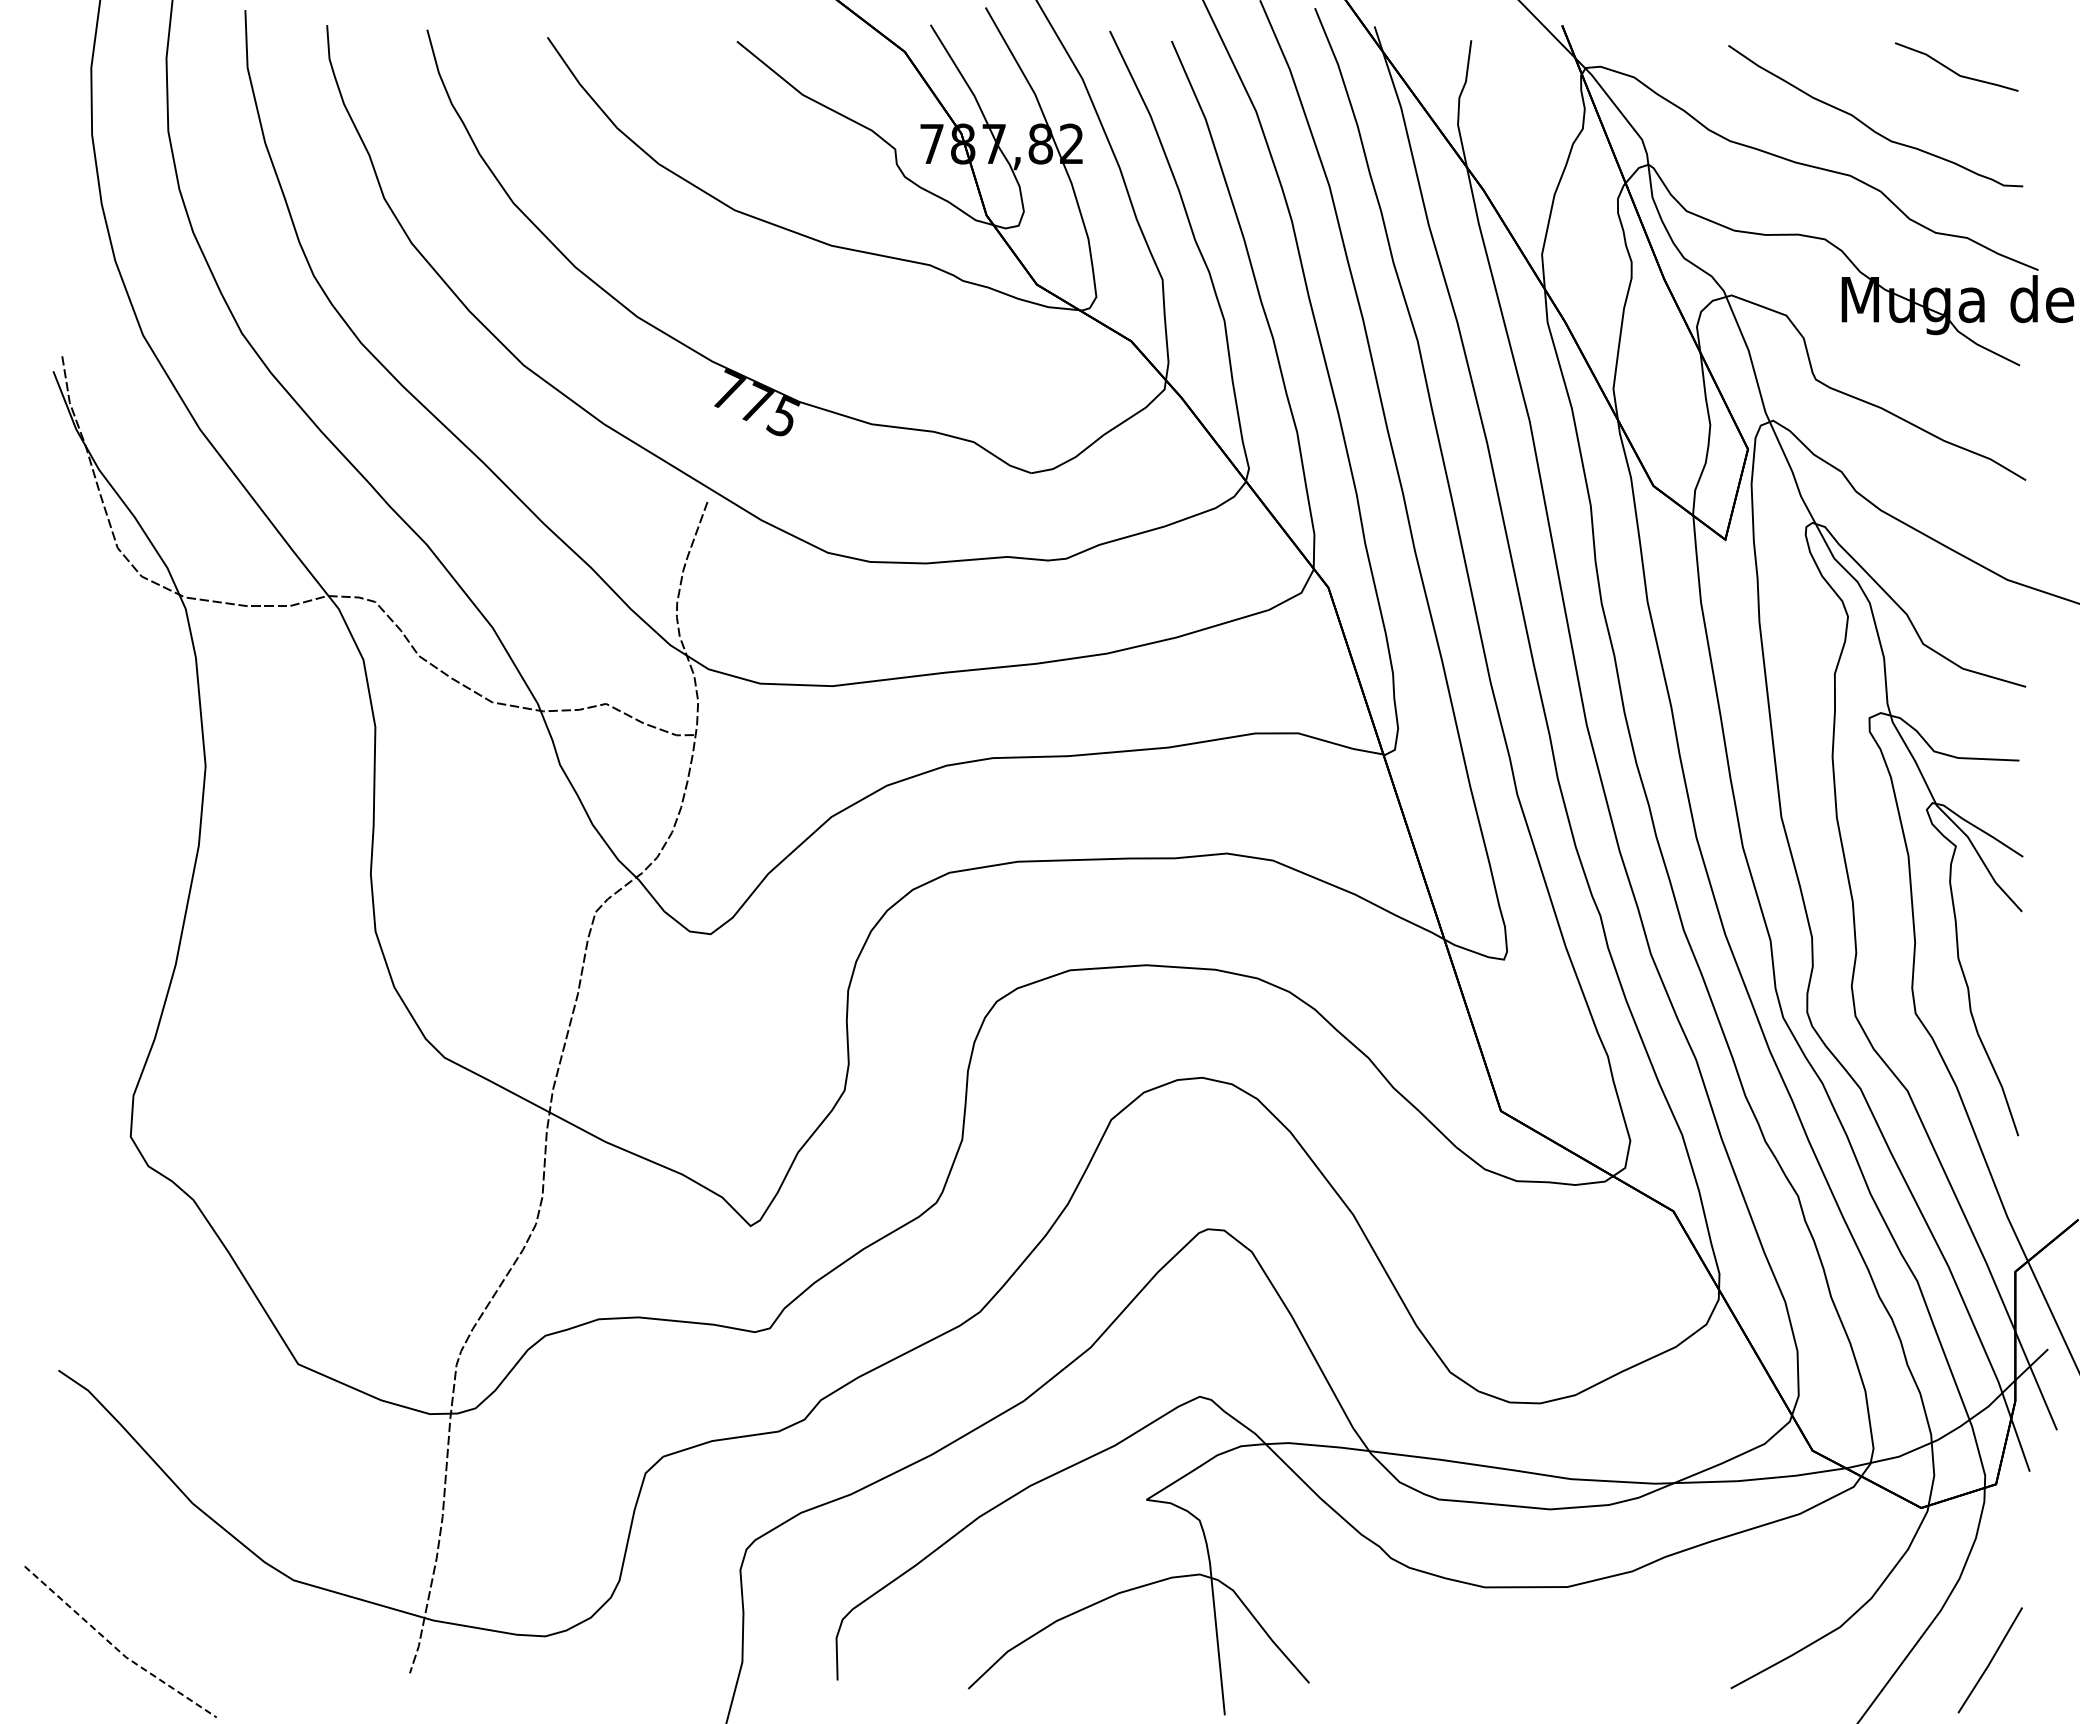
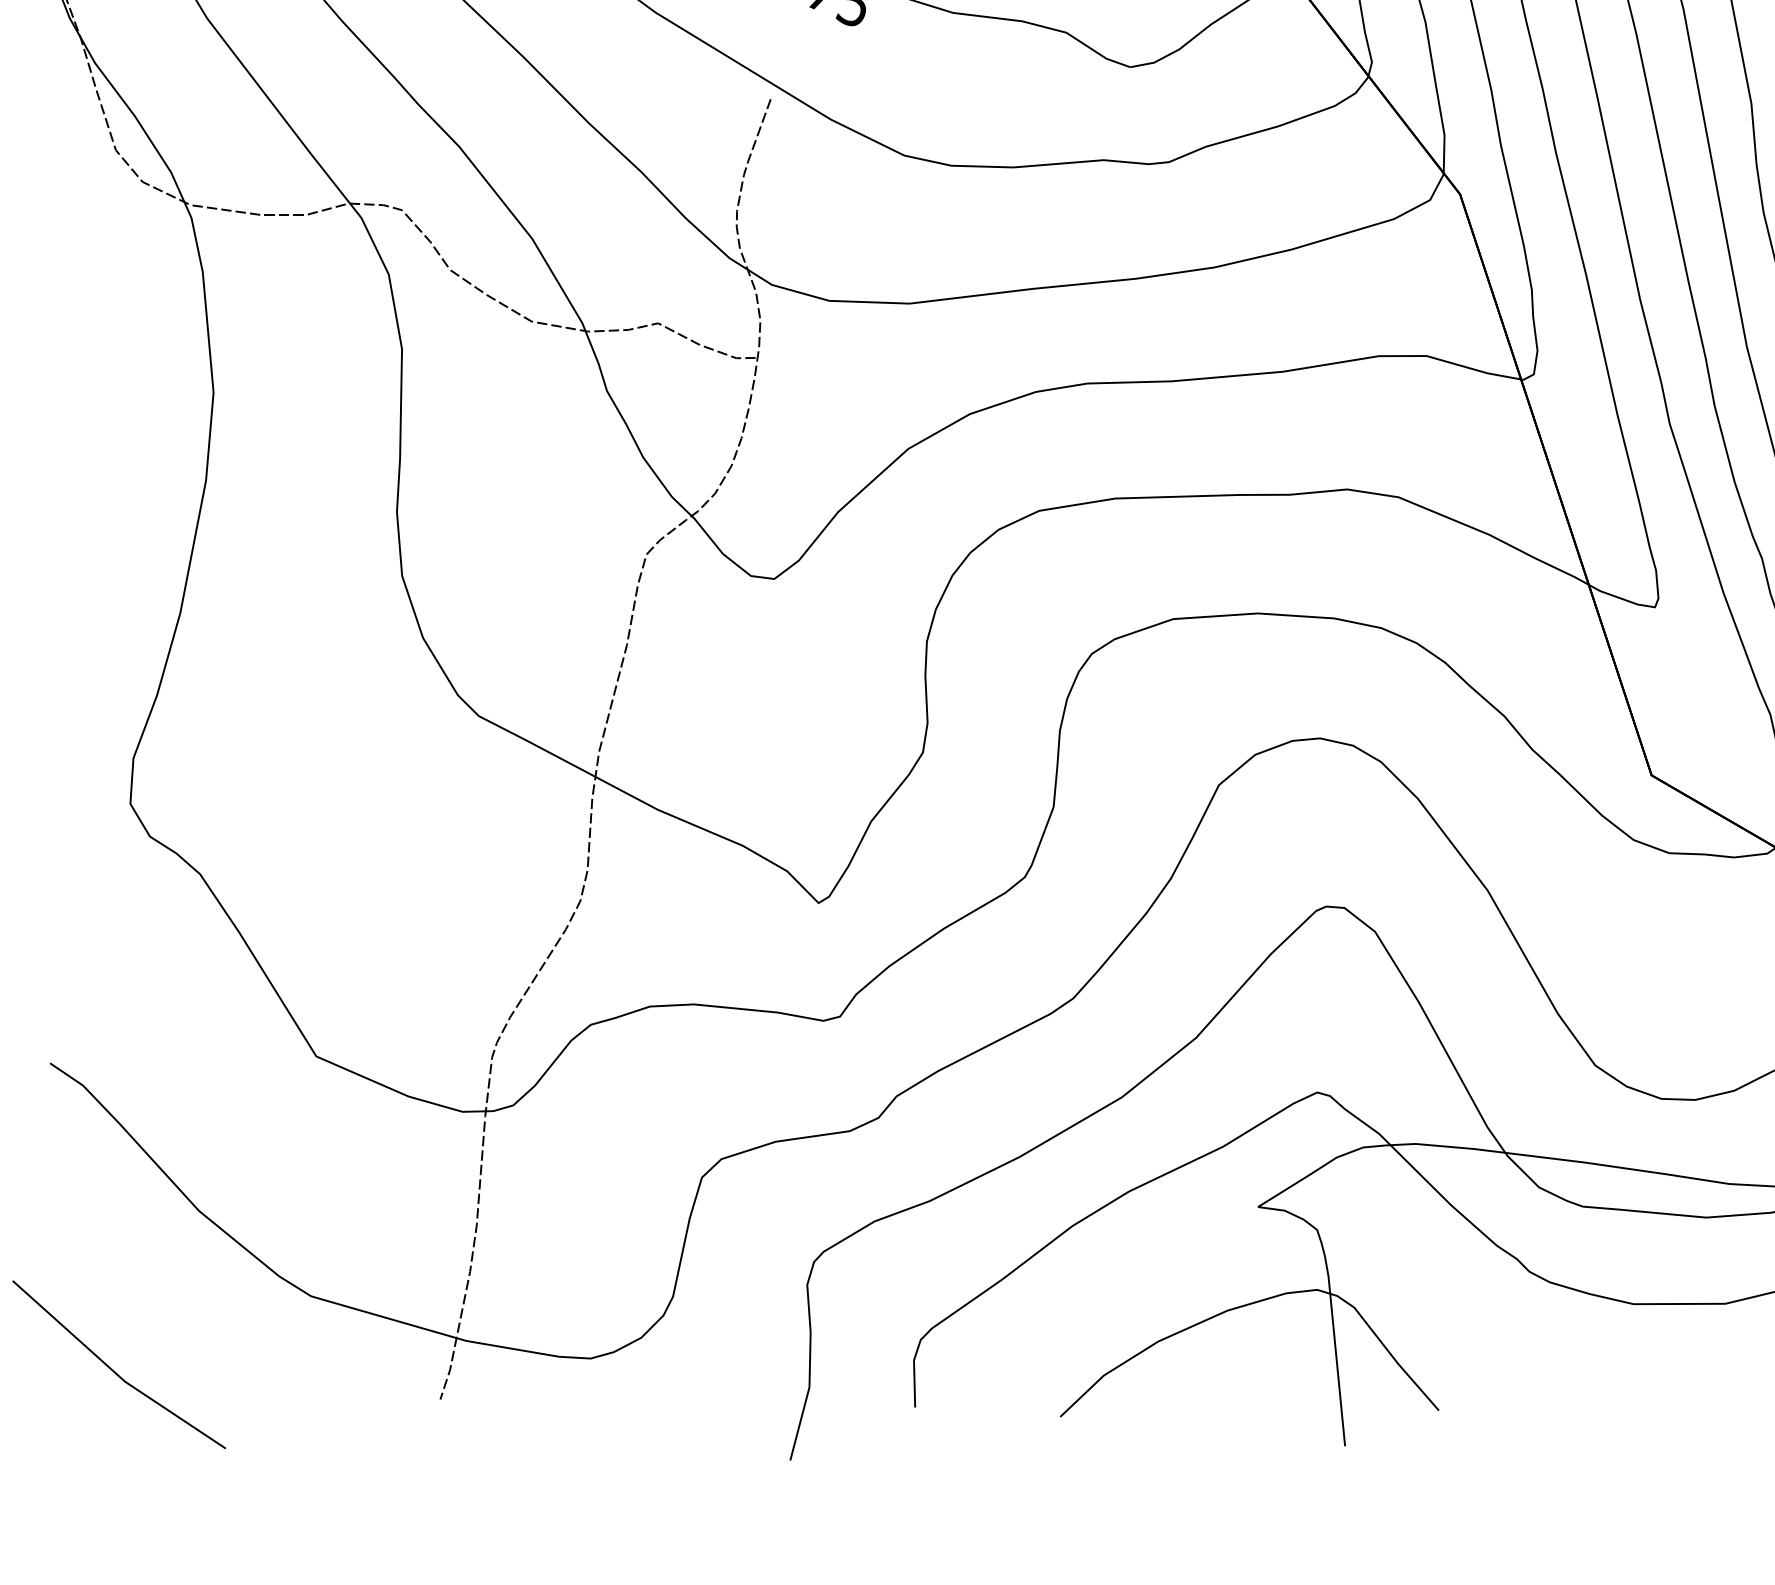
line: (116, 1648) -> (114, 1372), dashed -> solid

